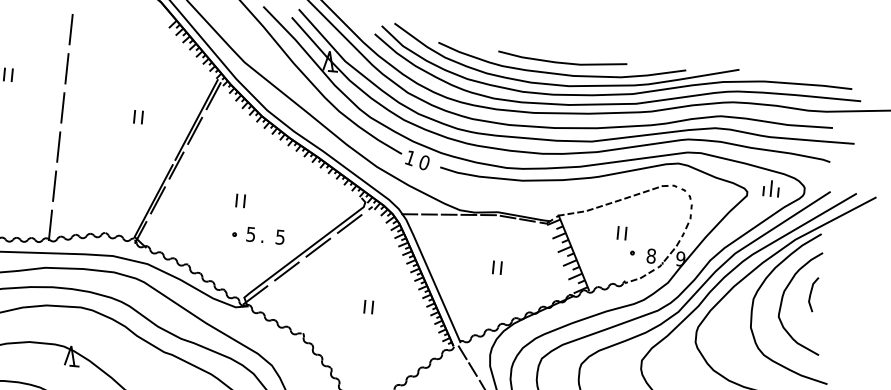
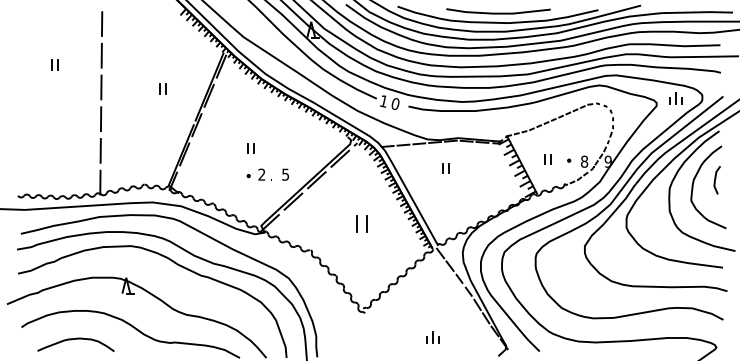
part: (621, 233) -> (547, 159), moved
text: (250, 234) -> (261, 174), 5 -> 2
part: (496, 267) -> (445, 168), moved
part: (368, 306) -> (361, 223), size x1.6

